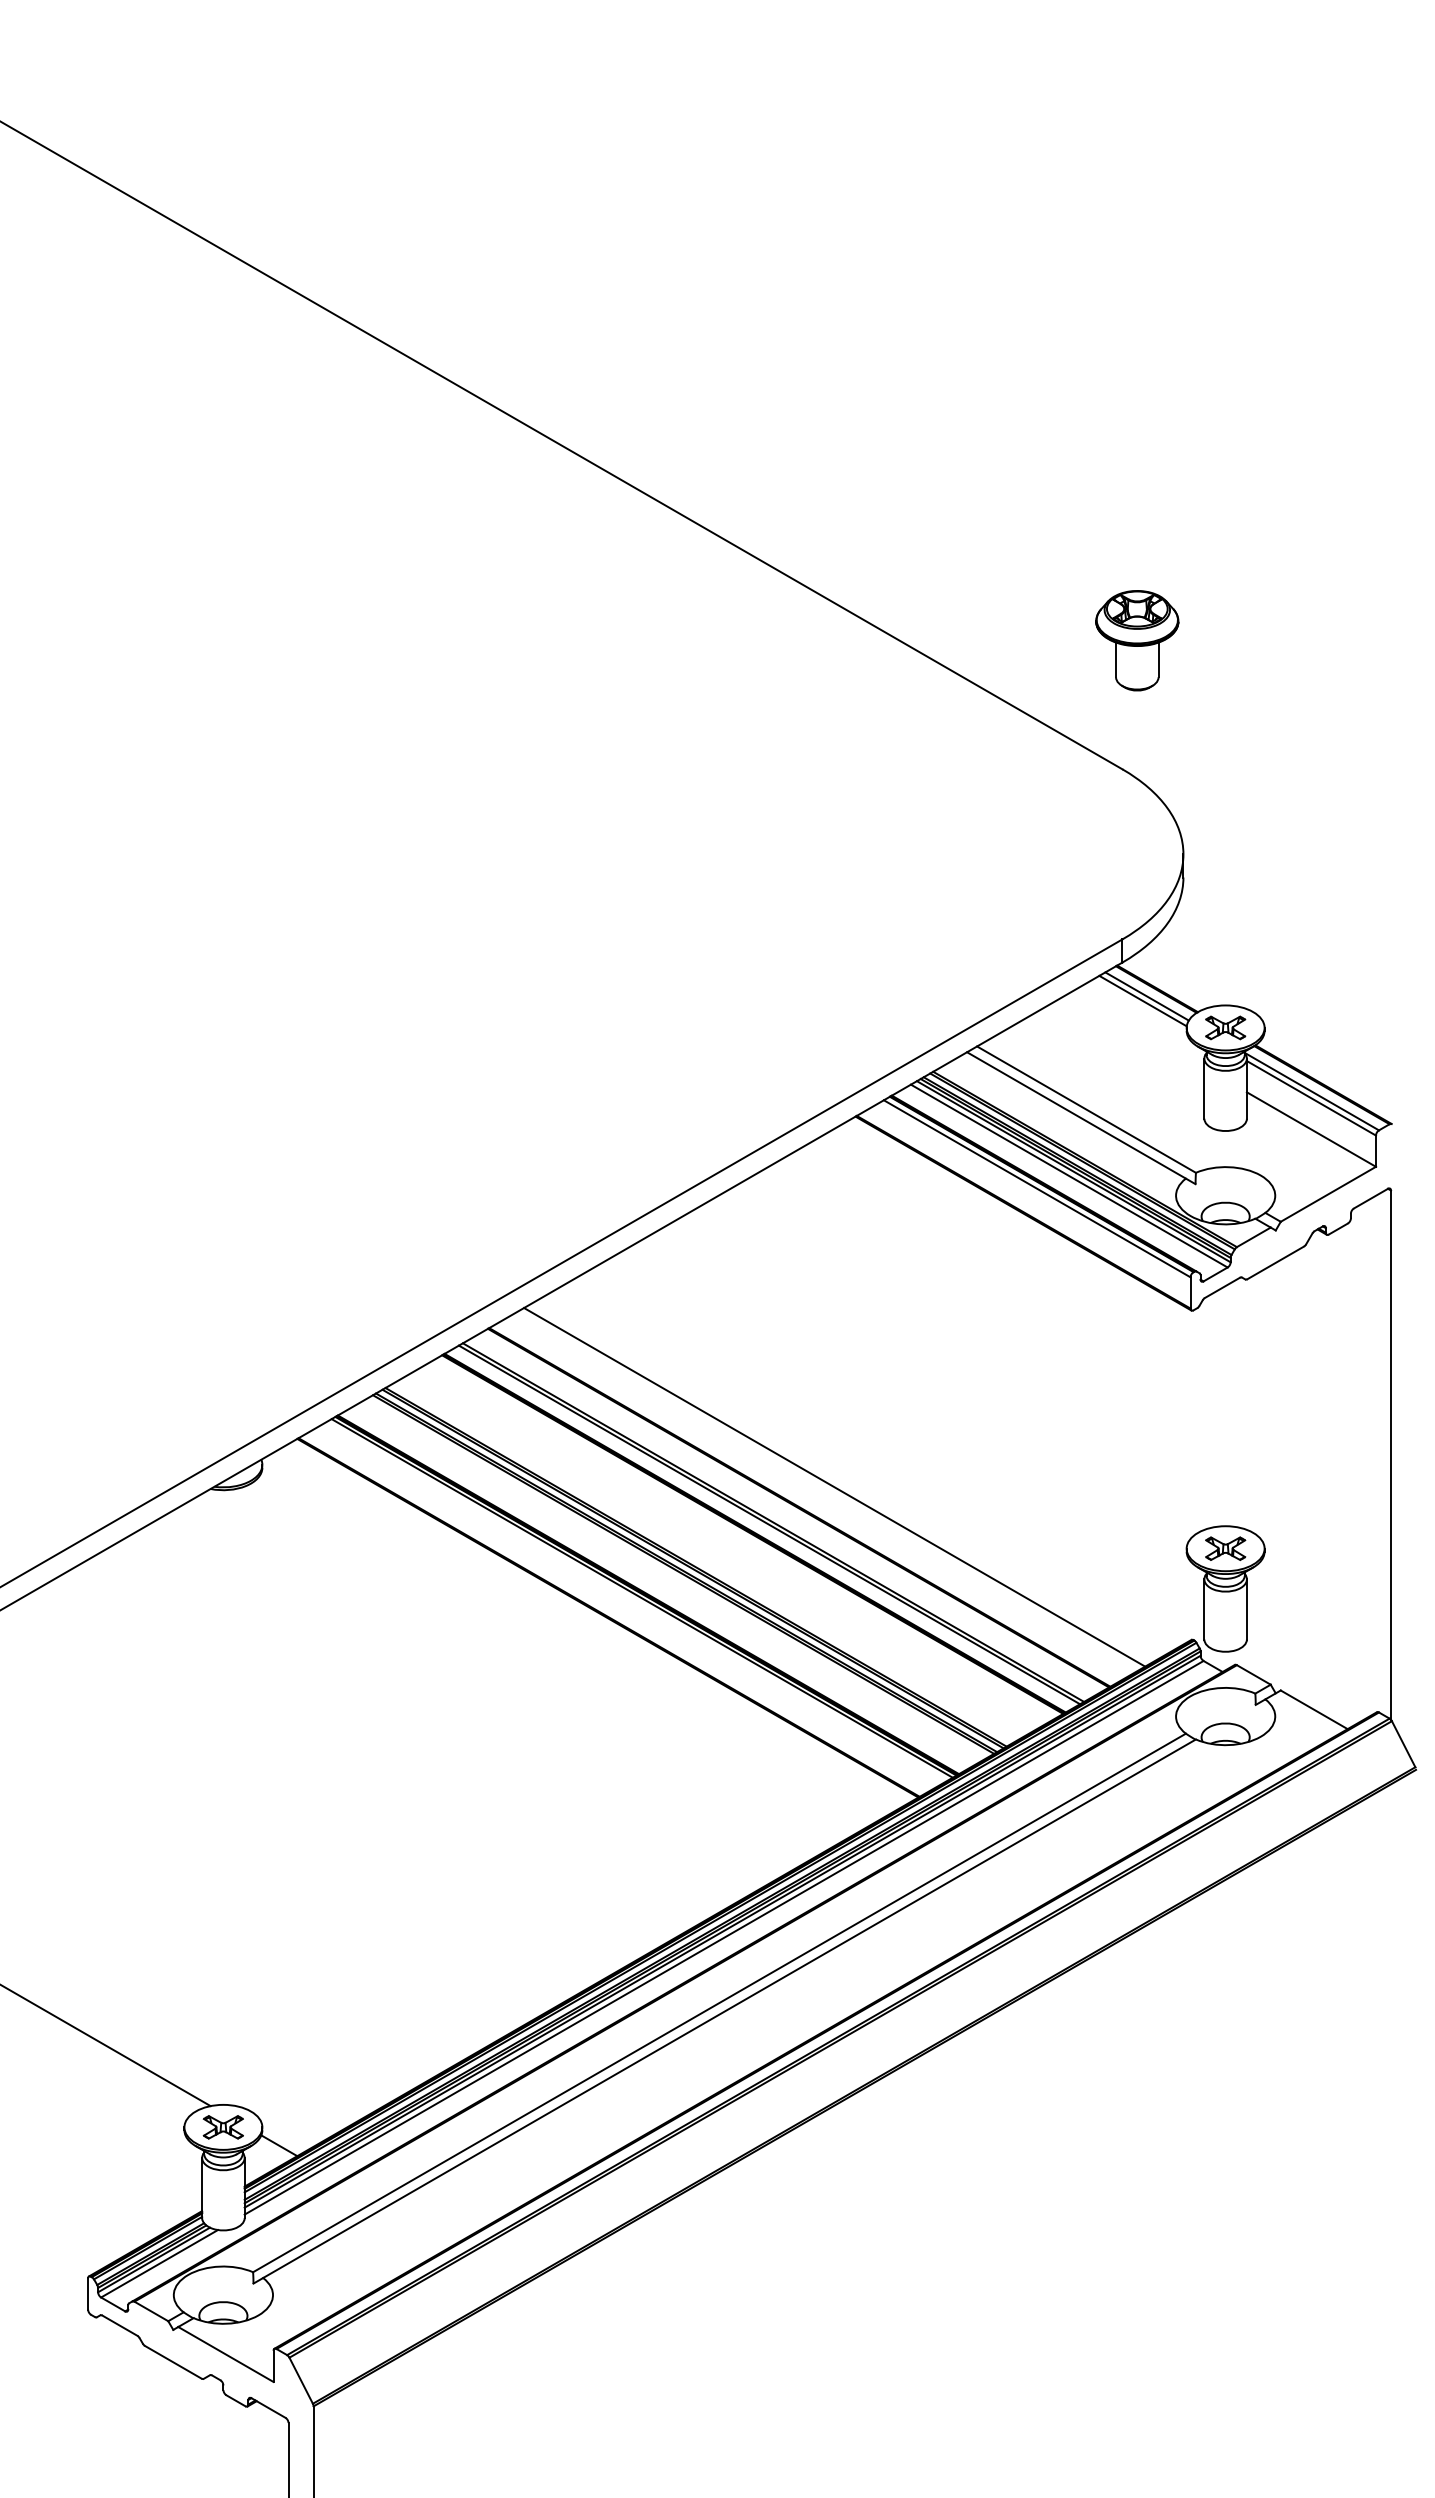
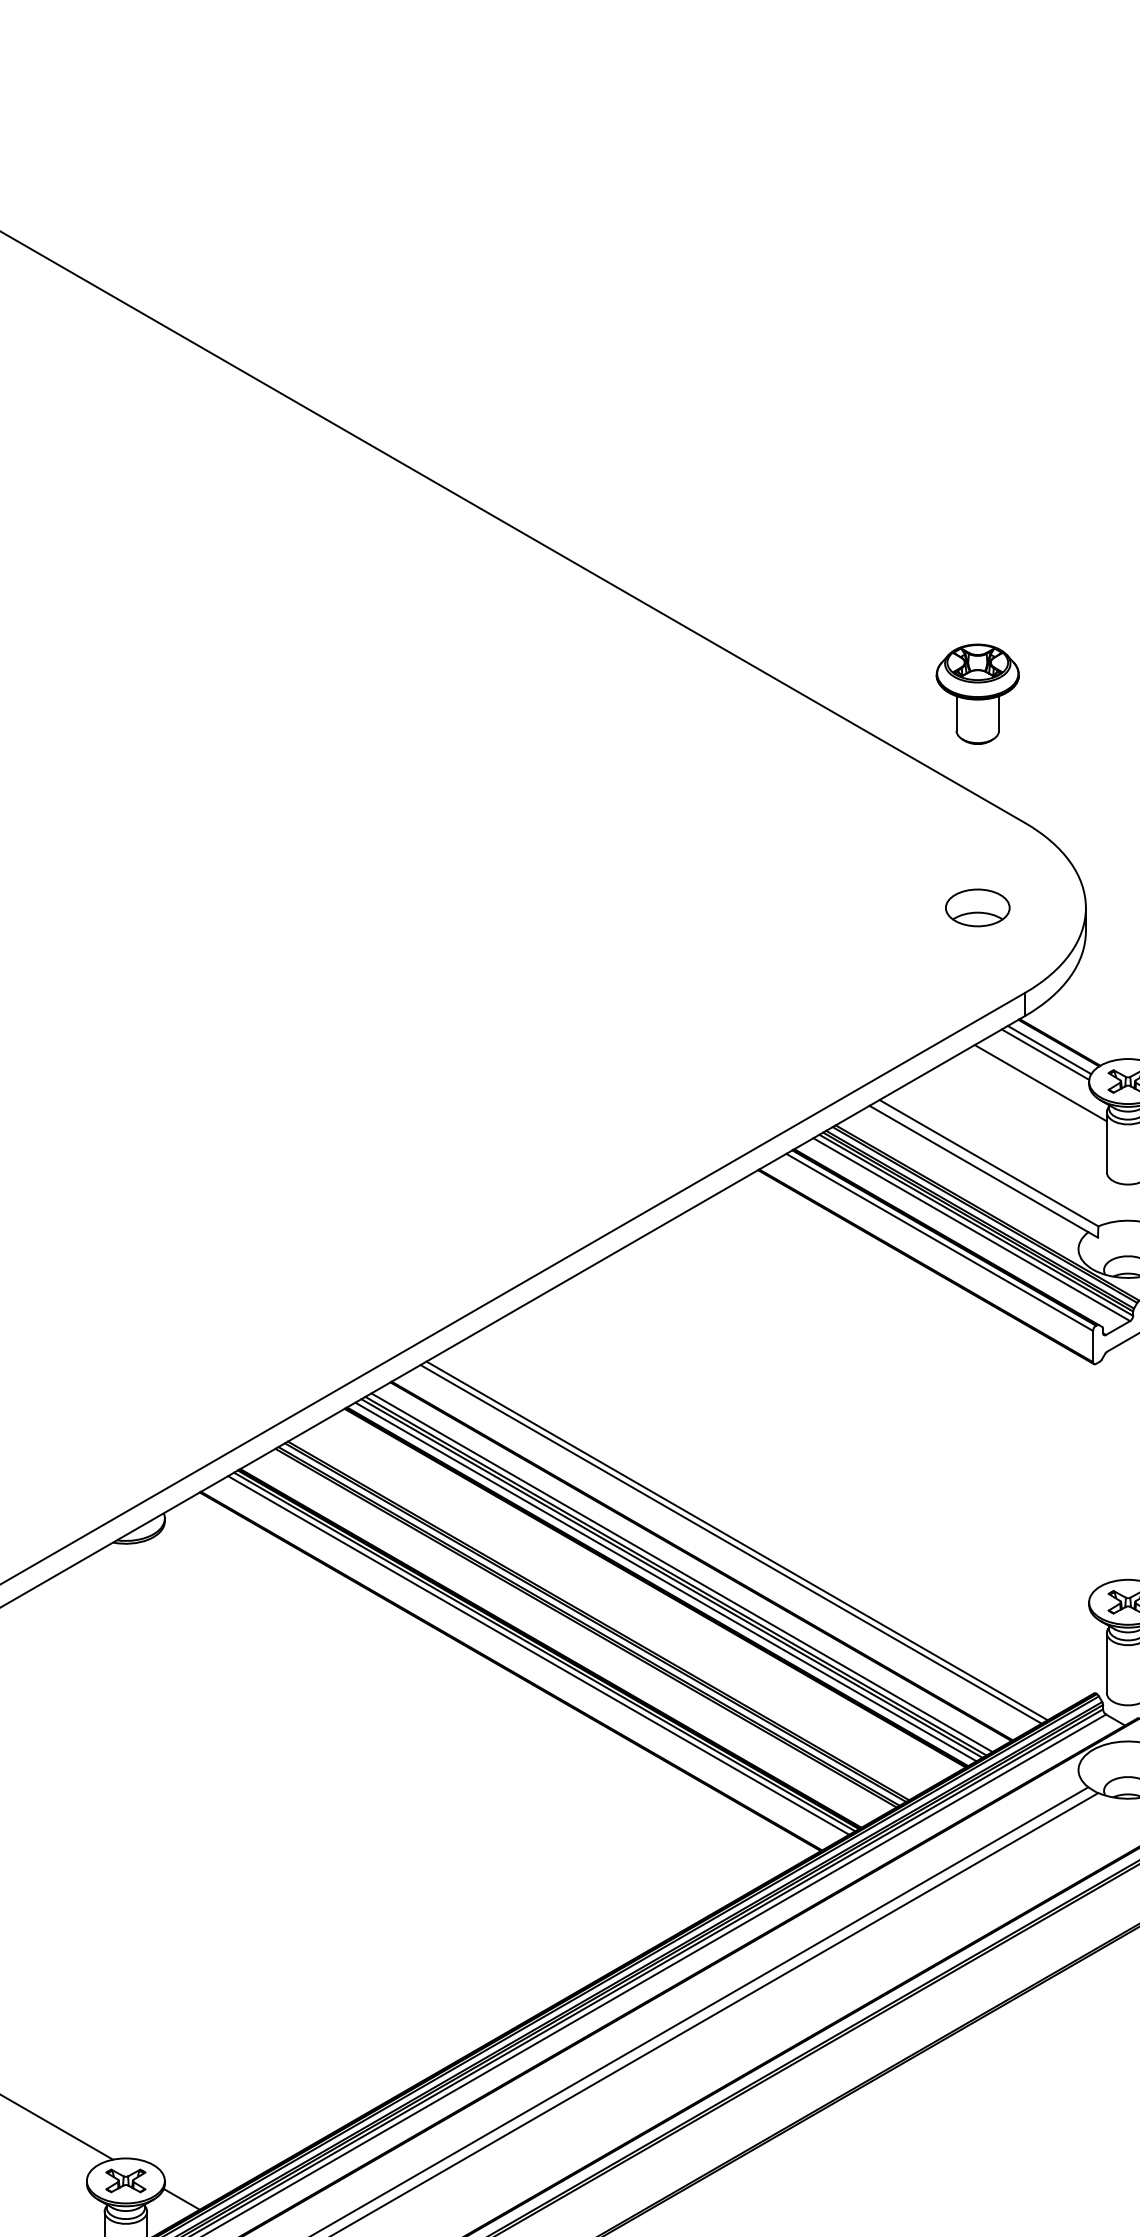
part: (1137, 640) -> (977, 694), moved
part: (1075, 854) -> (977, 908), added
line: (1138, 1029) -> (1040, 1083), added
line: (828, 1490) -> (730, 1544), added
line: (779, 1518) -> (681, 1572), added
line: (763, 1528) -> (665, 1582), added
line: (635, 1601) -> (537, 1655), added

